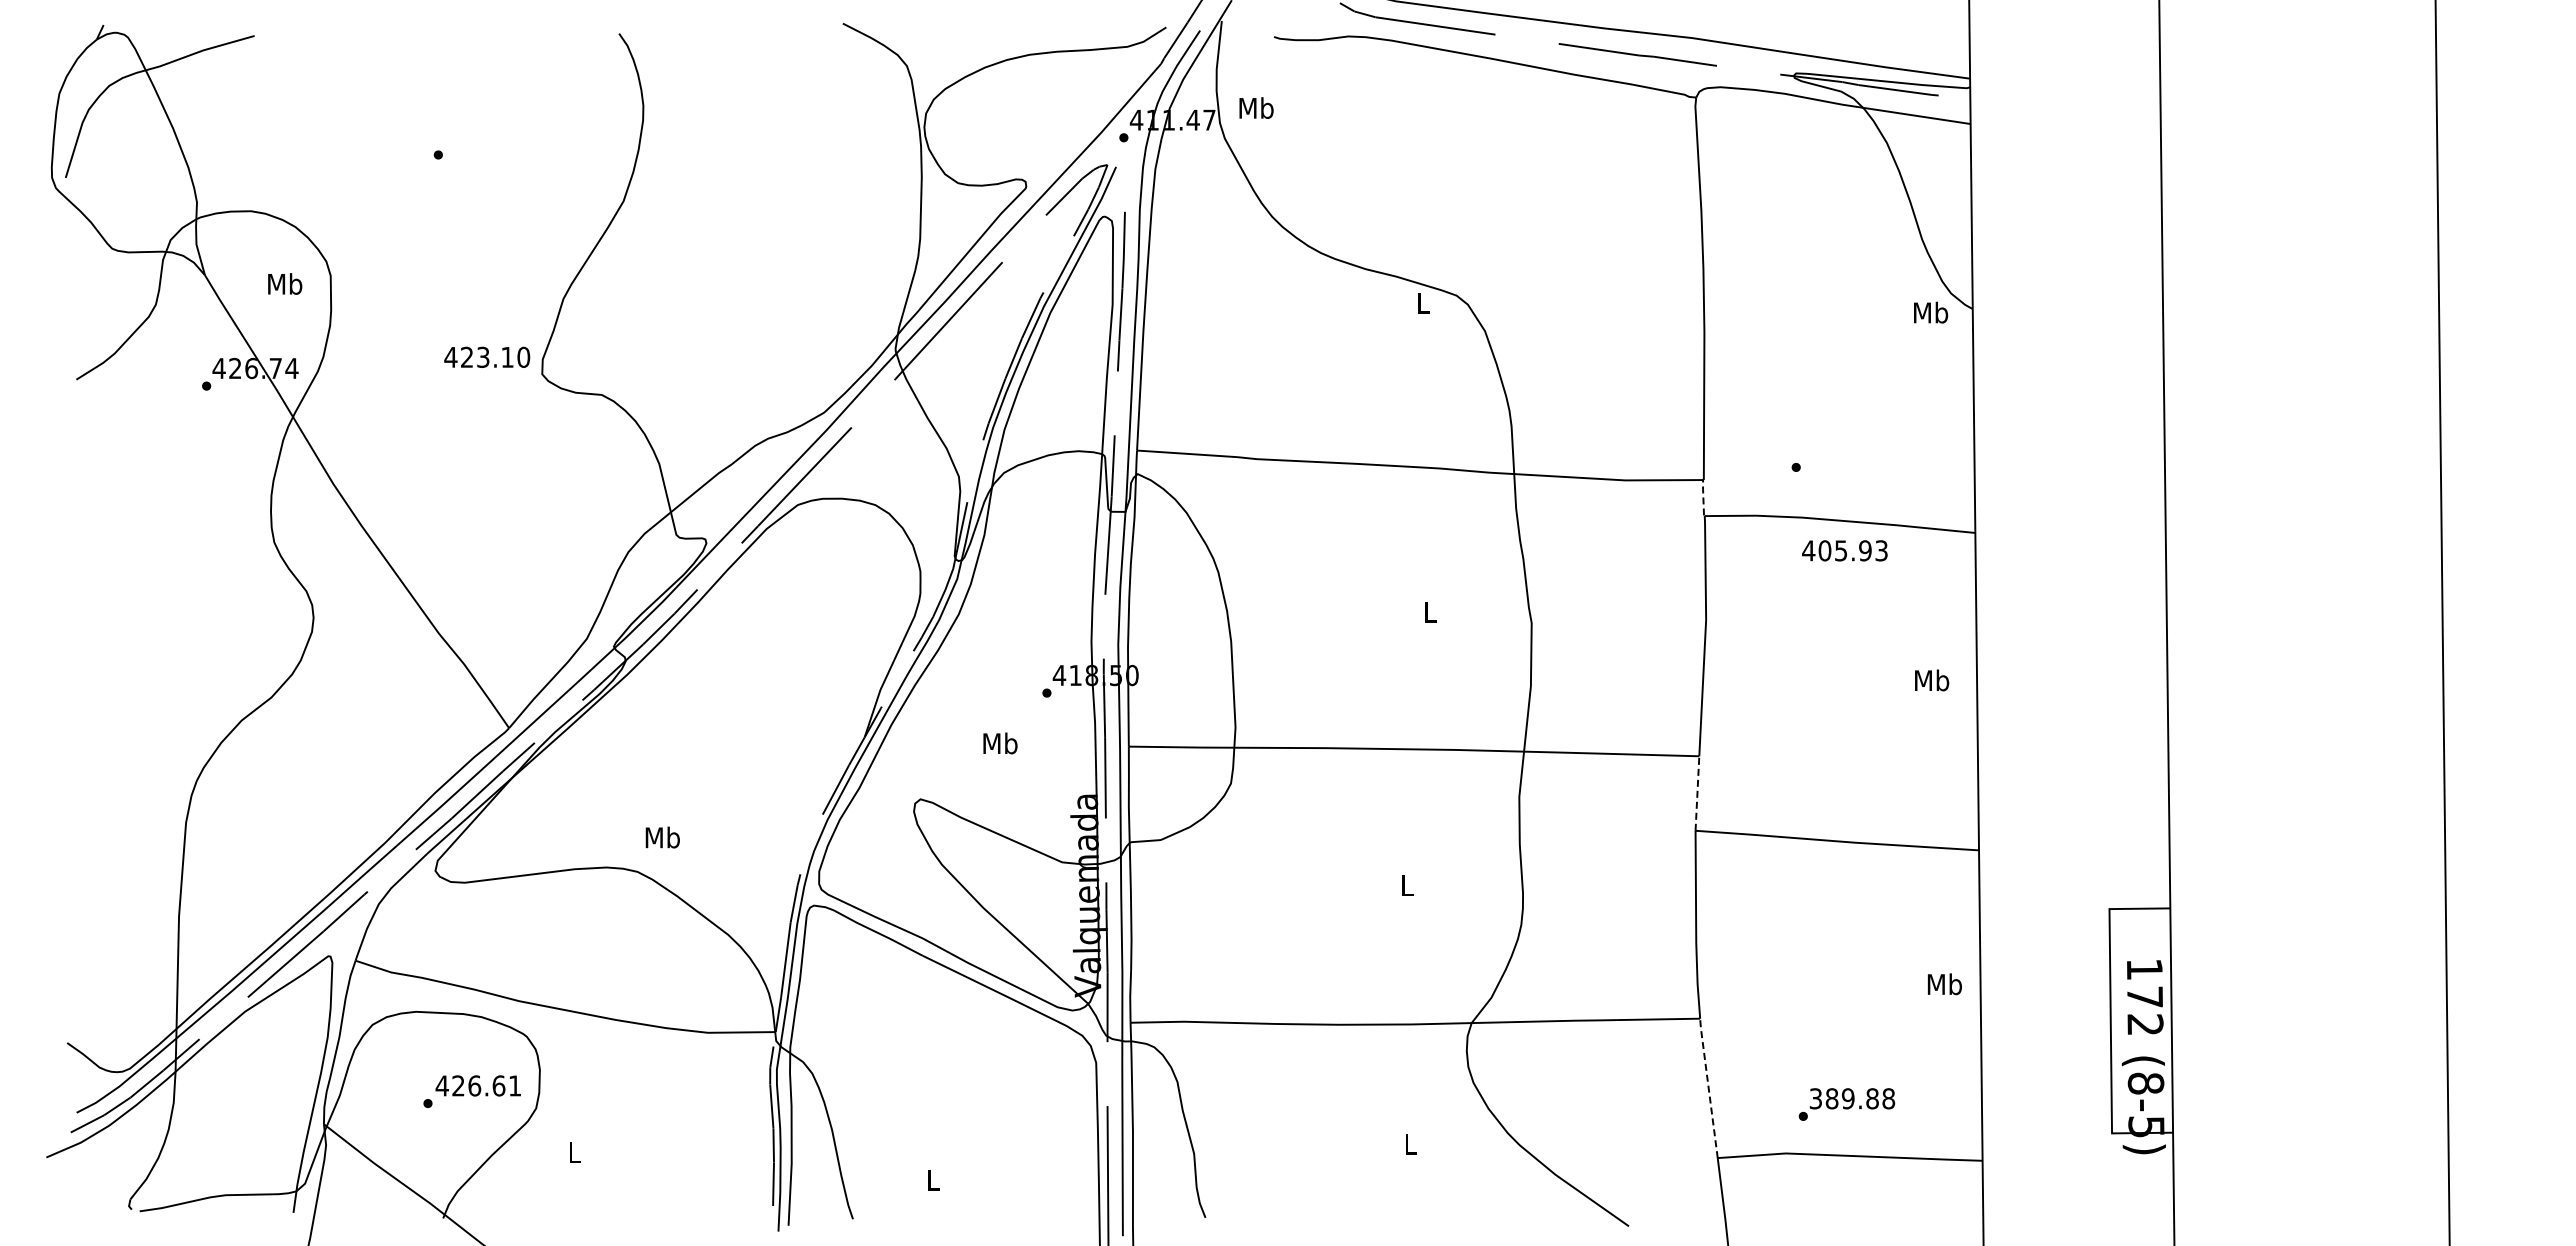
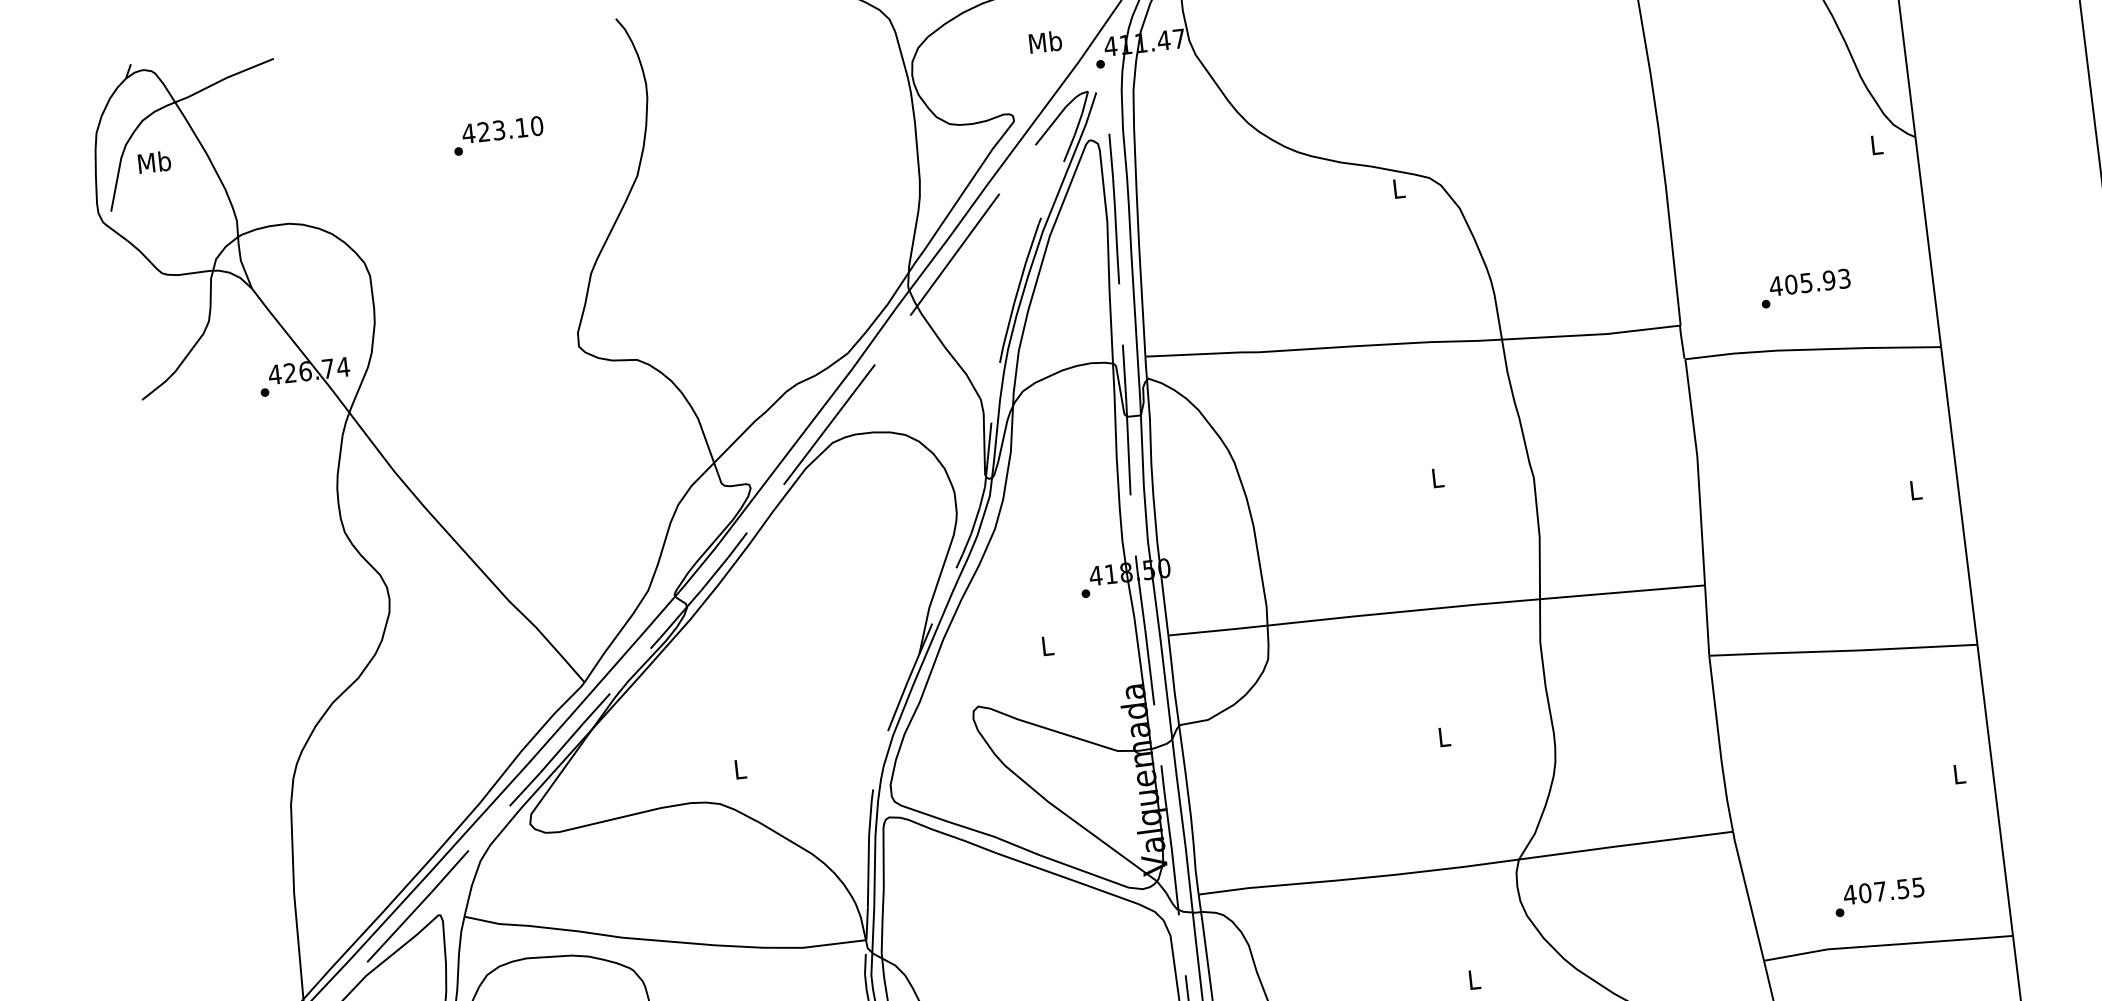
text: (1256, 107) -> (1045, 41), moved
text: (285, 283) -> (154, 161), moved
text: (1931, 312) -> (1877, 144), Mb -> L
text: (487, 356) -> (502, 129), moved
line: (1703, 496) -> (1682, 341), dashed -> solid
text: (1844, 550) -> (1809, 282), moved
text: (1932, 680) -> (1916, 490), Mb -> L
text: (1000, 743) -> (1047, 645), Mb -> L
line: (1697, 793) -> (1707, 620), dashed -> solid
text: (662, 837) -> (739, 769), Mb -> L
text: (1944, 984) -> (1958, 774), Mb -> L
line: (1708, 1087) -> (1748, 895), dashed -> solid
text: (1852, 1098) -> (1884, 890), 389.88 -> 407.55

